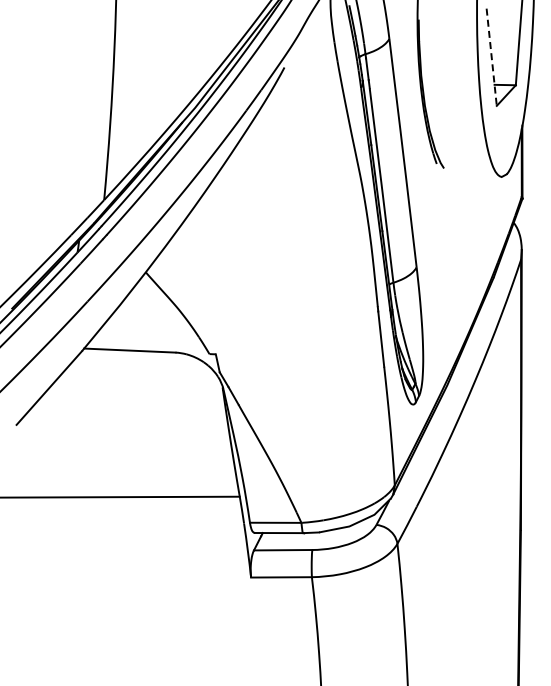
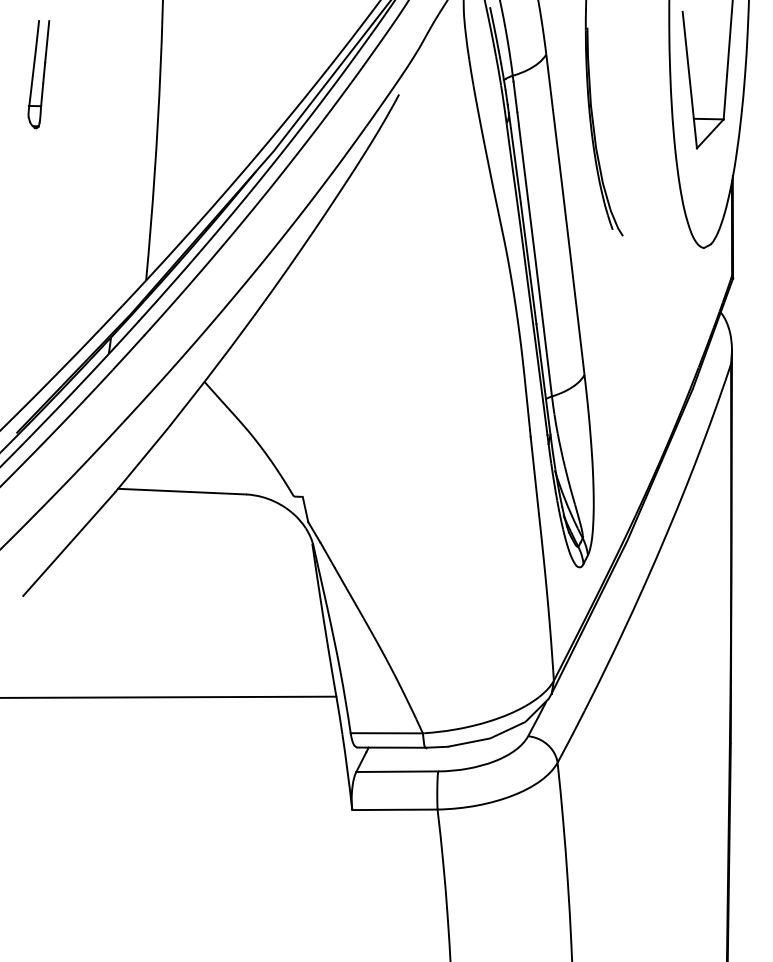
part: (27, 53) -> (38, 74), added
line: (491, 57) -> (689, 80), dashed -> solid

